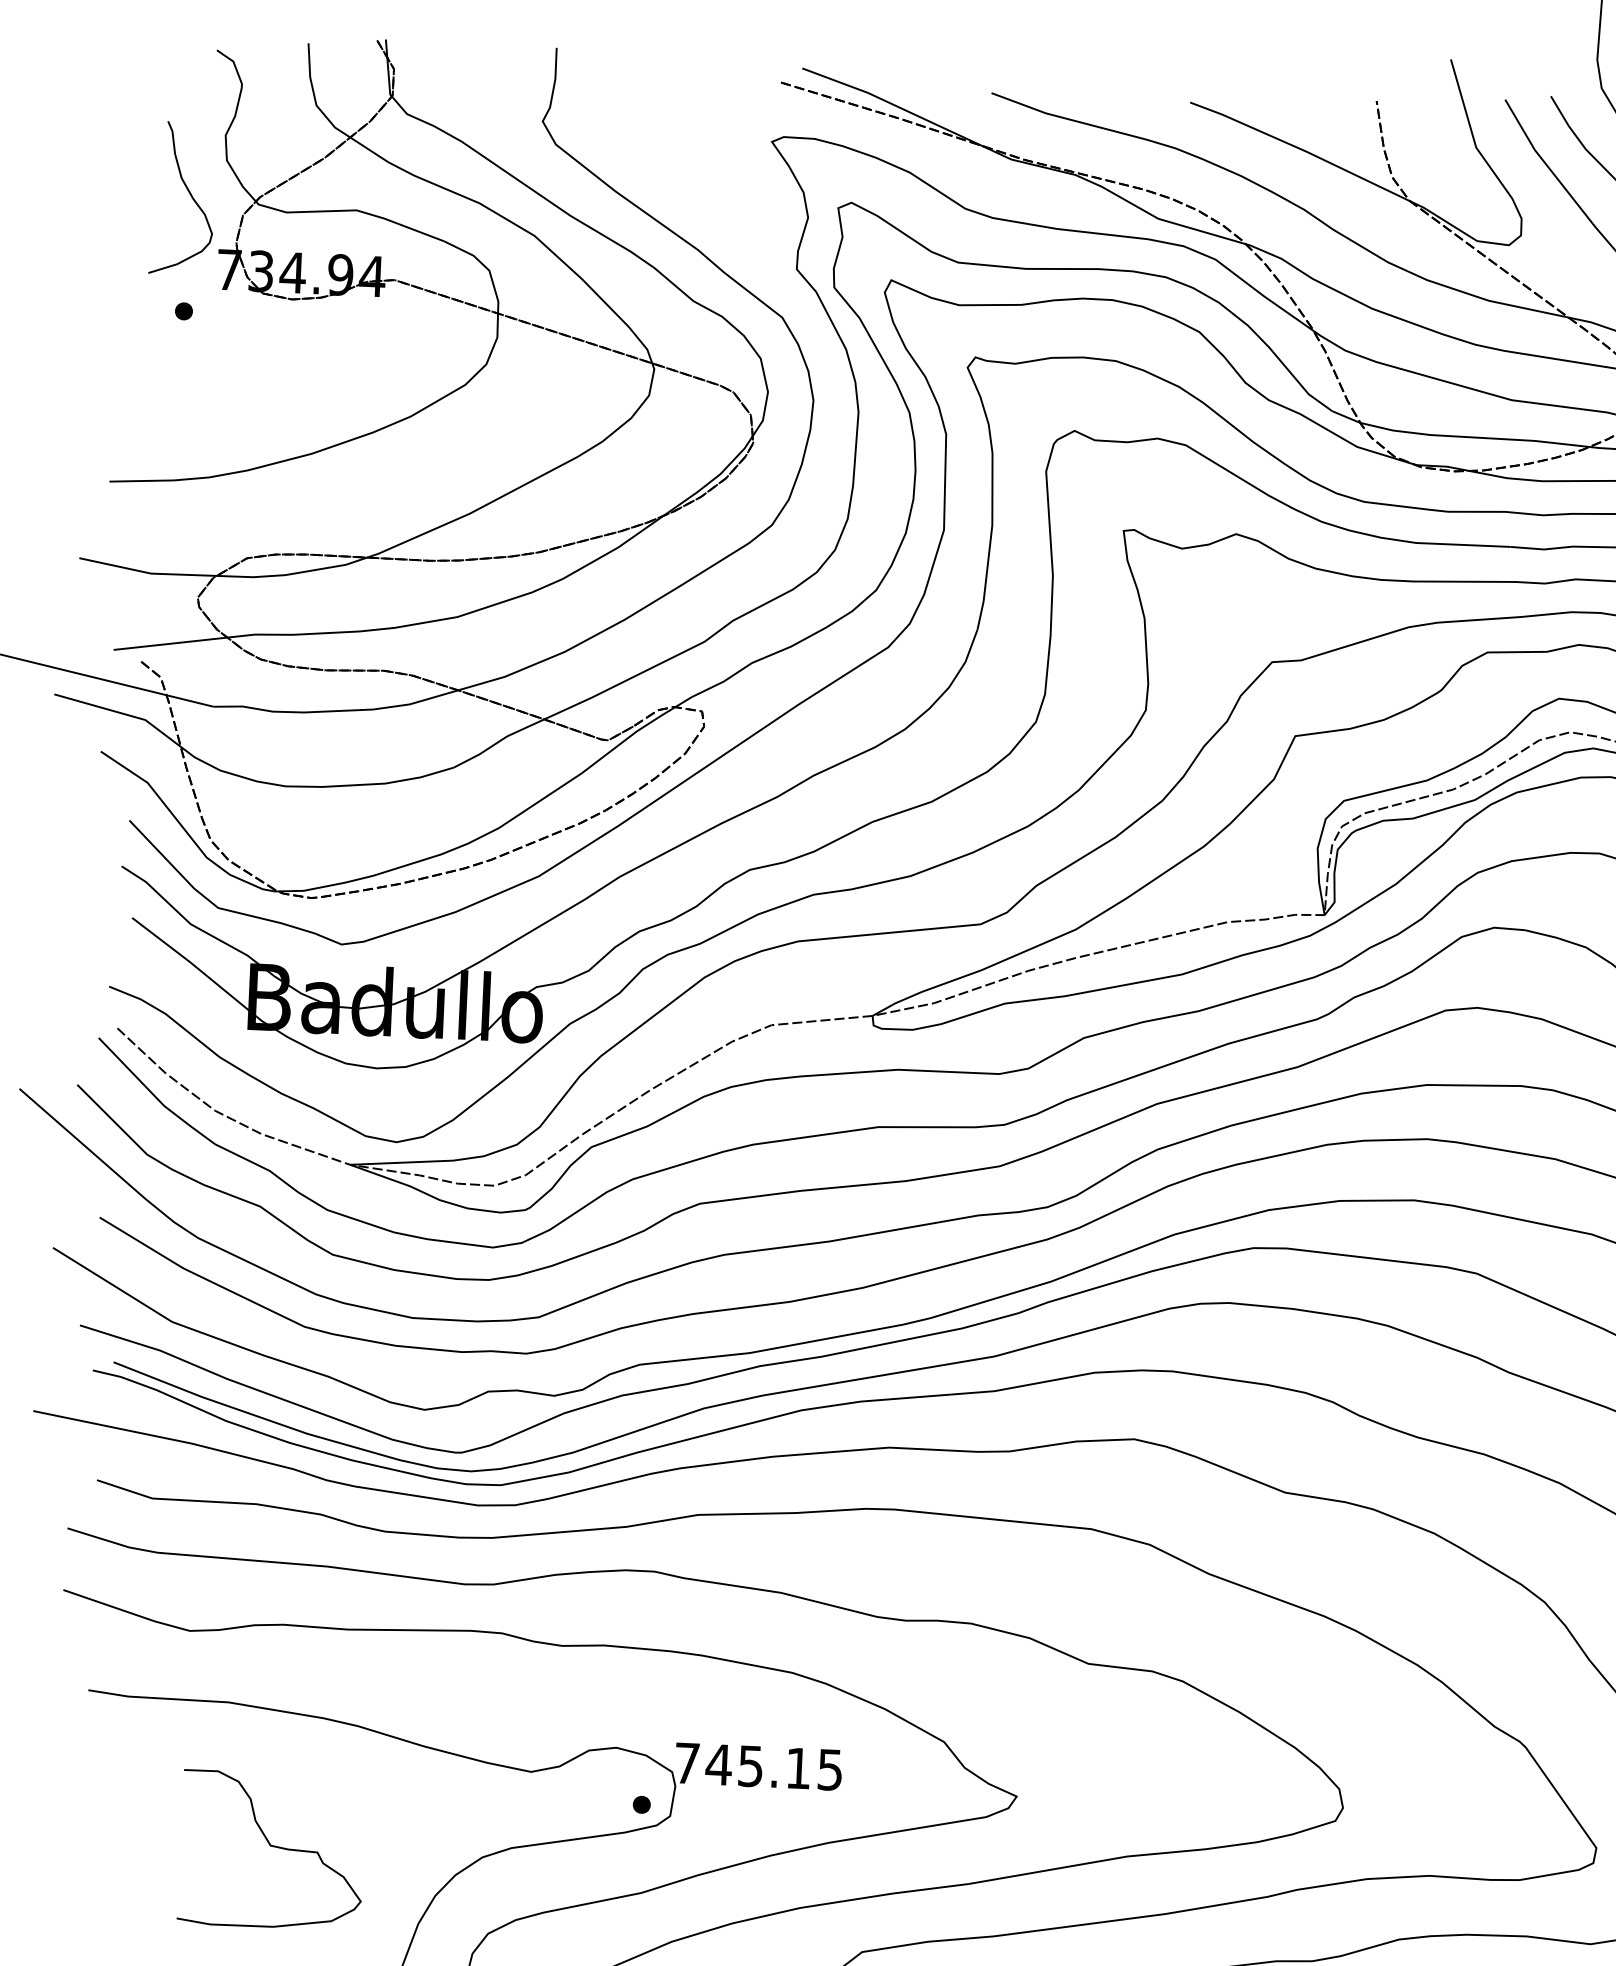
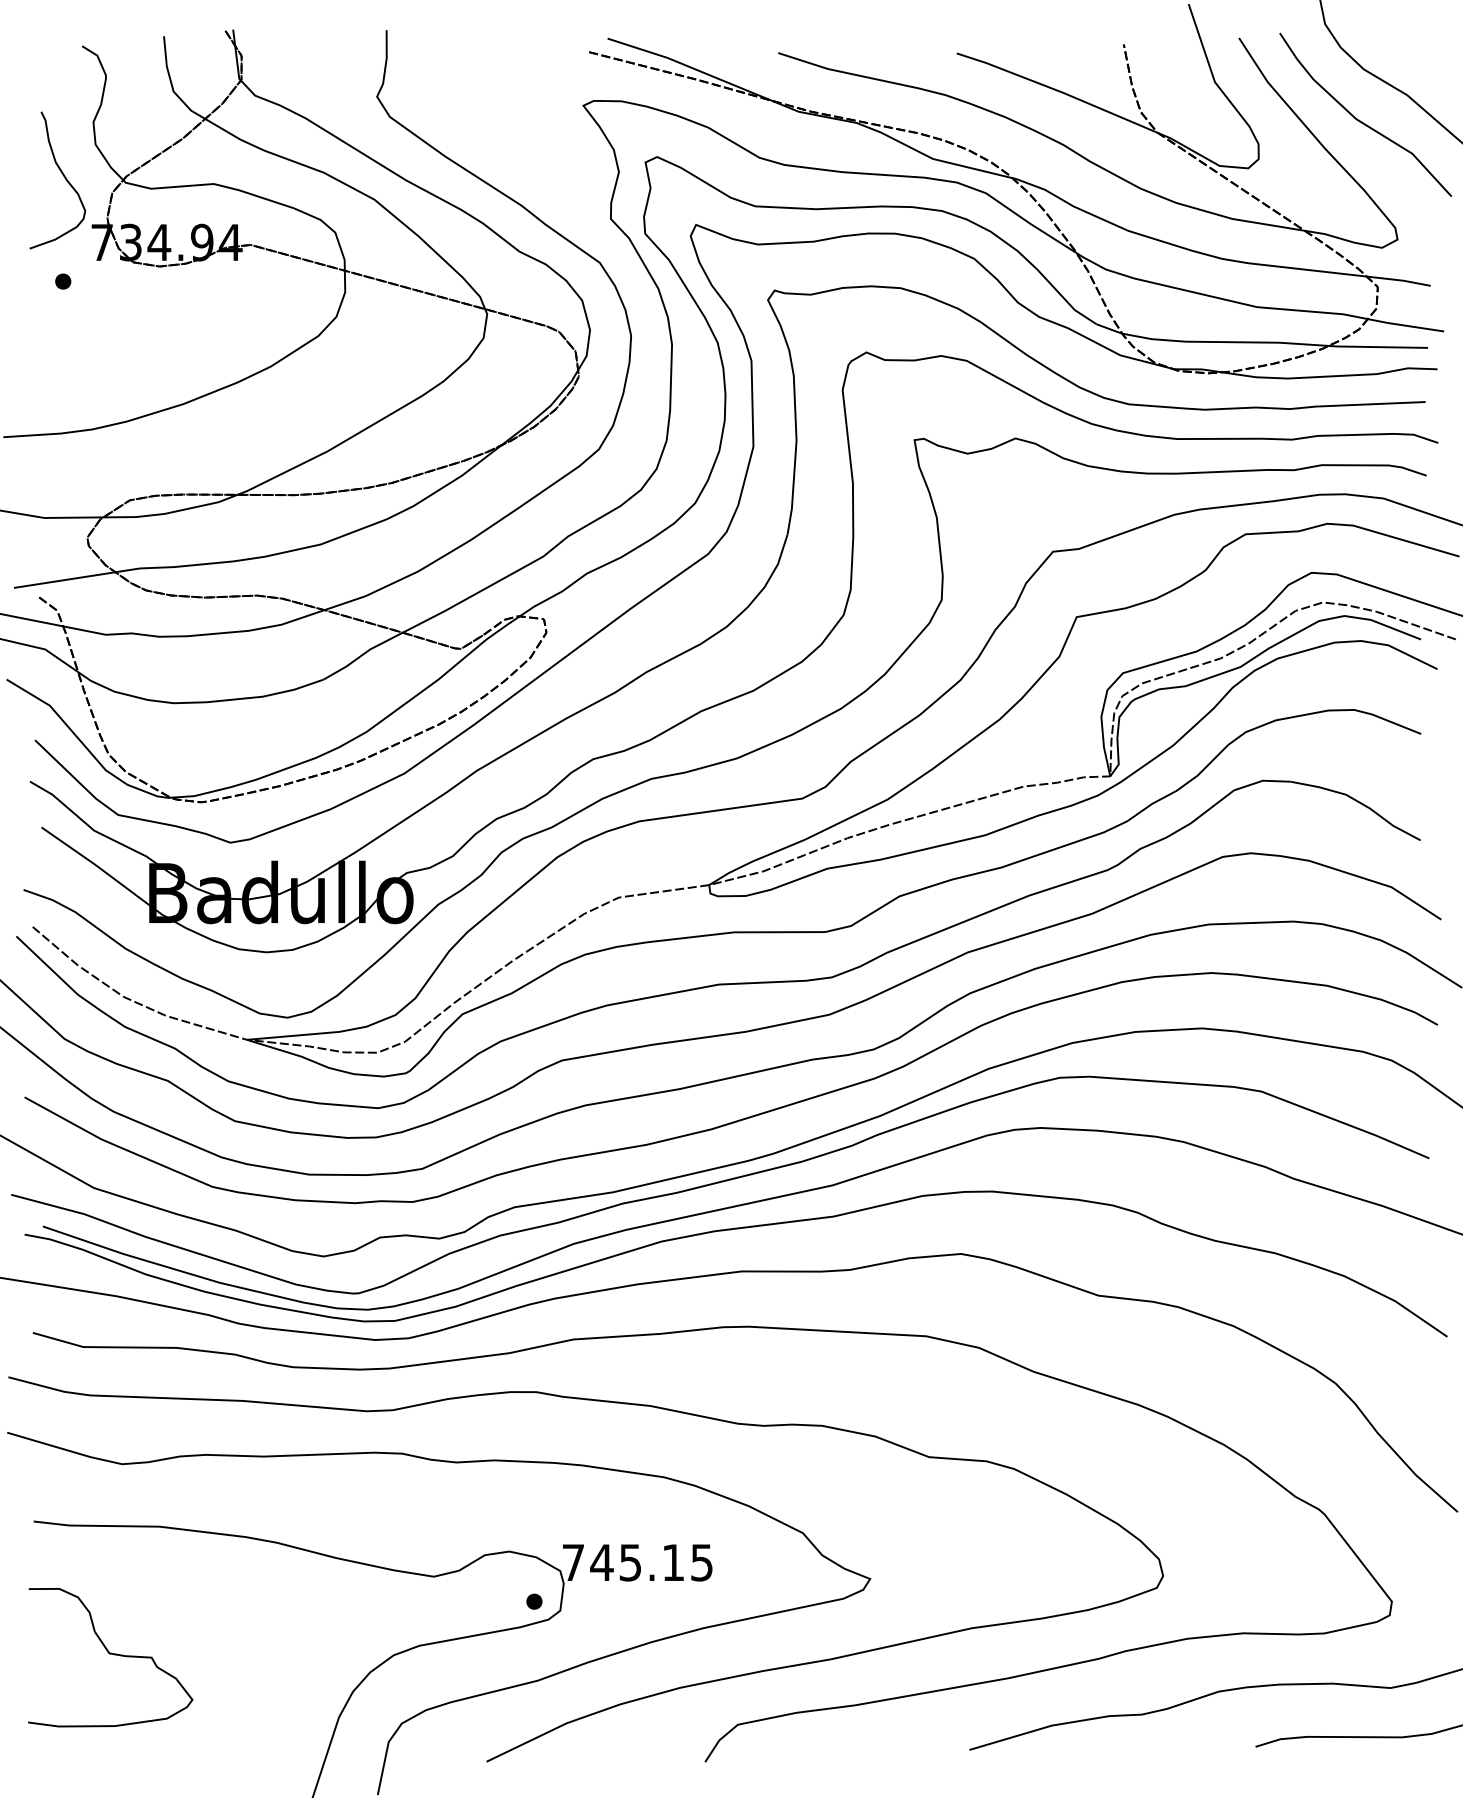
curve: (271, 1846) -> (110, 1654), moved

